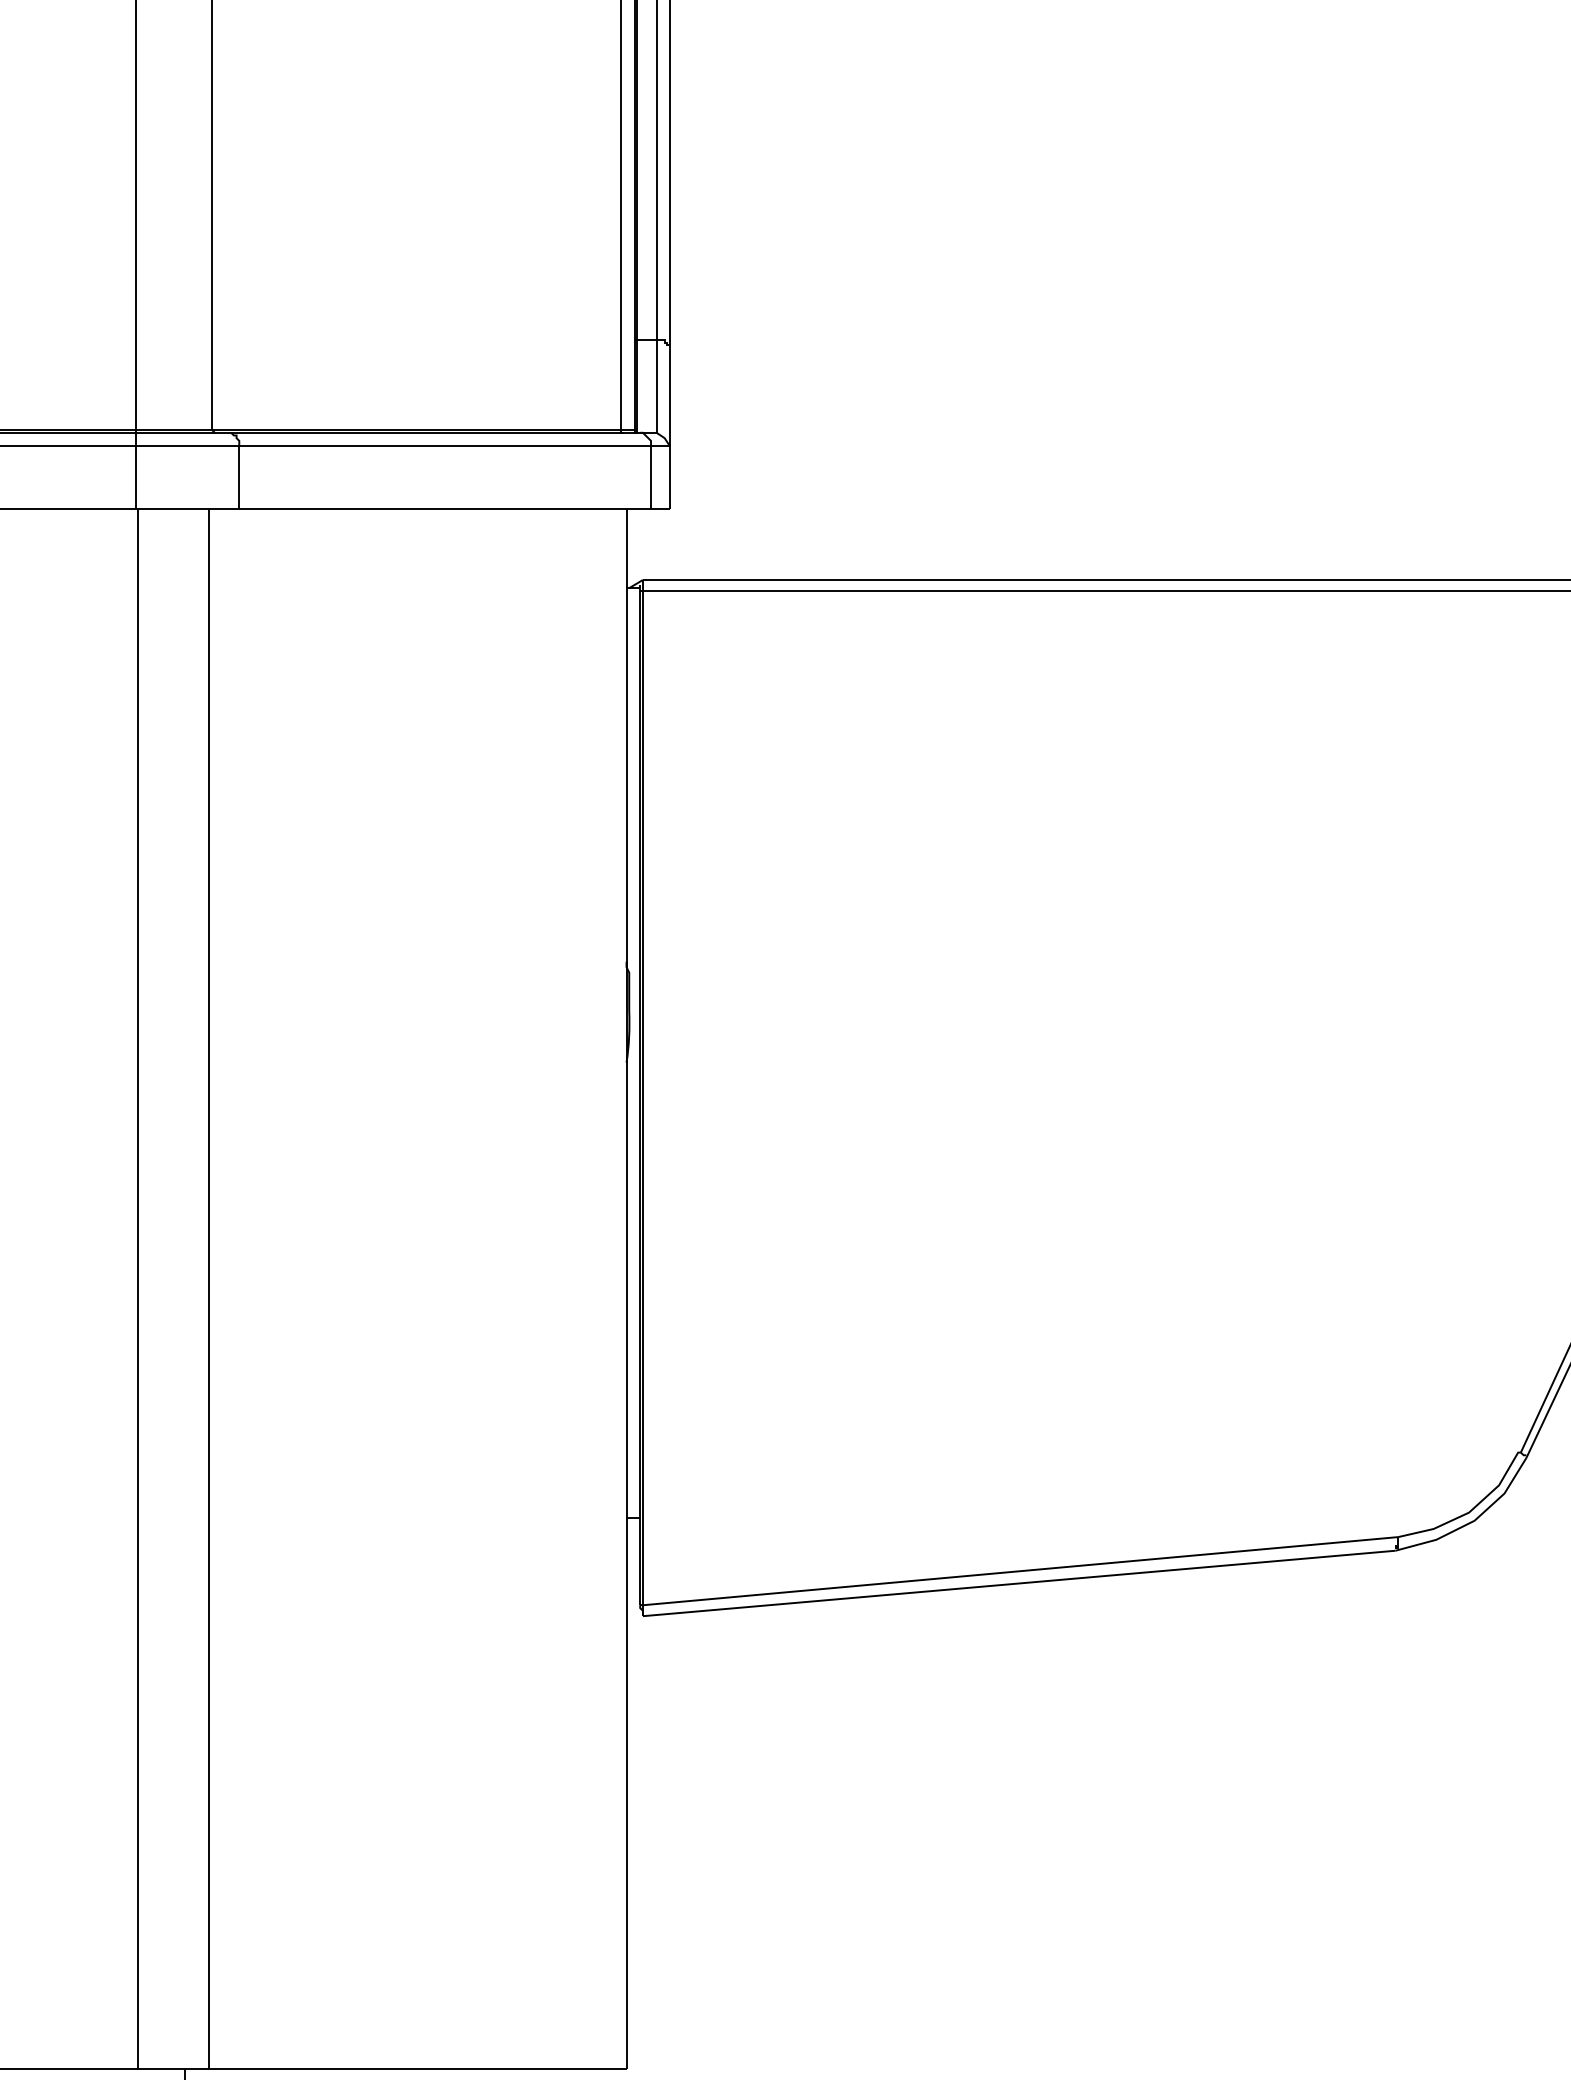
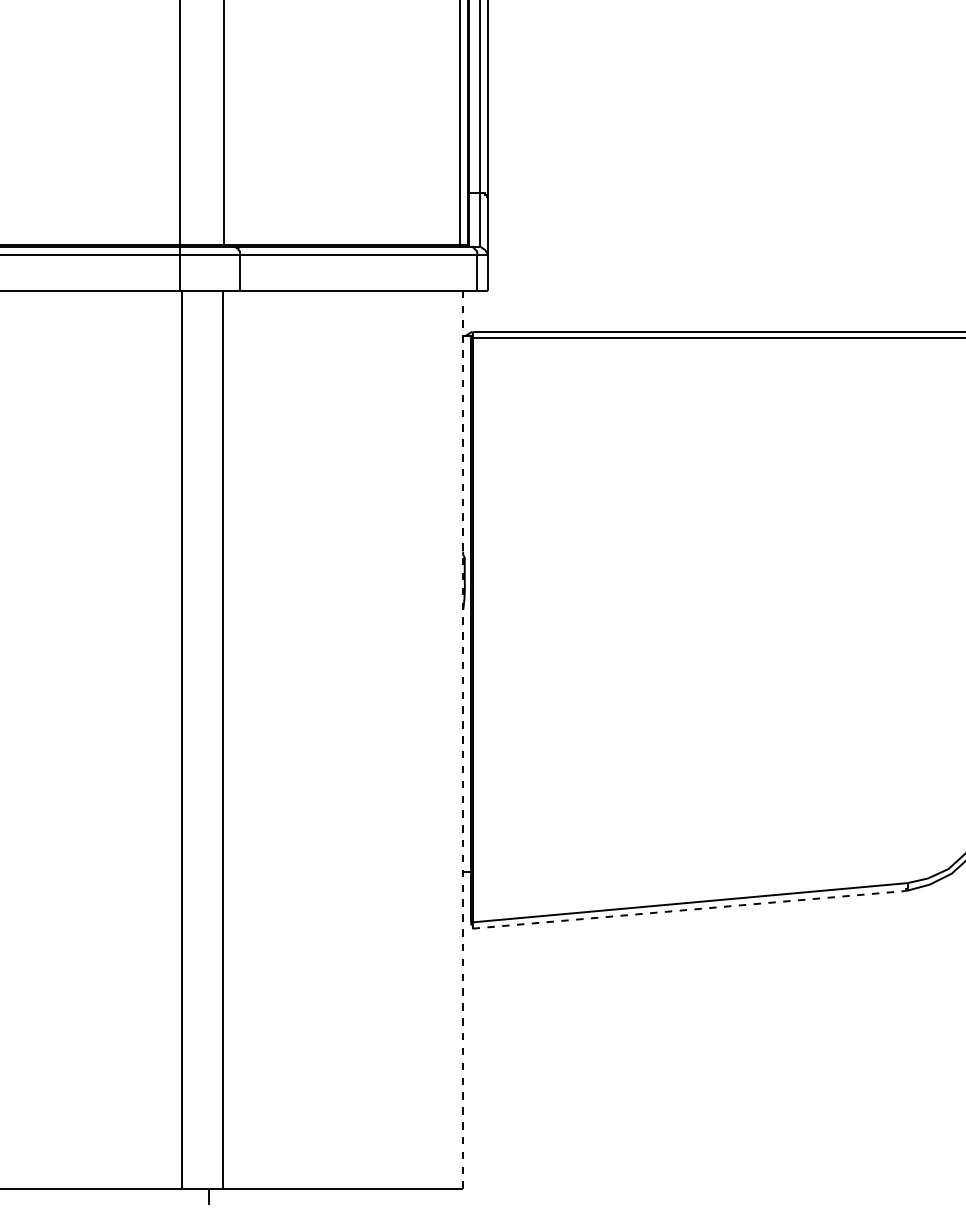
line: (627, 1289) -> (463, 740), solid -> dashed
line: (1019, 1582) -> (689, 909), solid -> dashed

